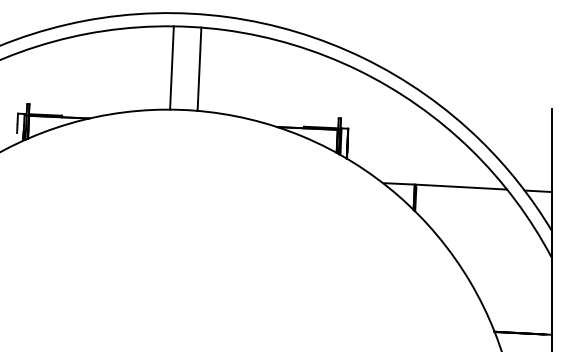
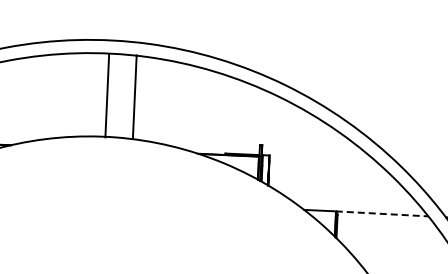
line: (171, 67) -> (106, 95), moved
line: (199, 68) -> (134, 96), moved
line: (461, 187) -> (382, 214), solid -> dashed

